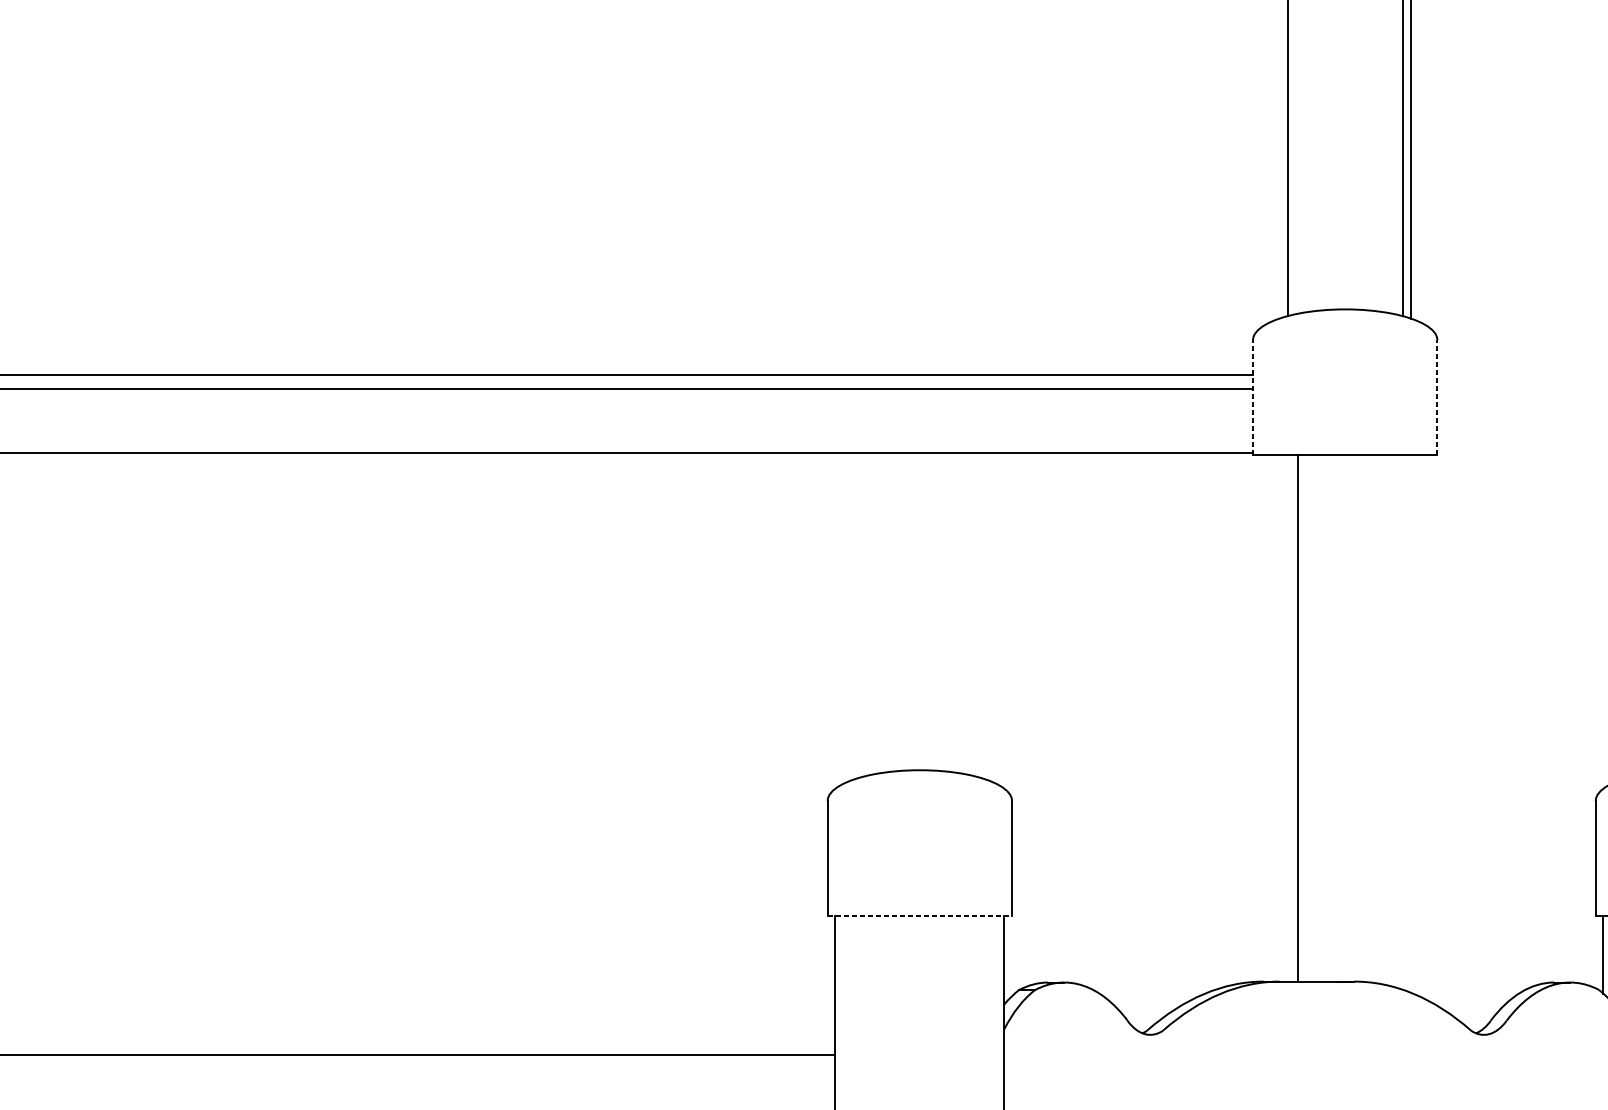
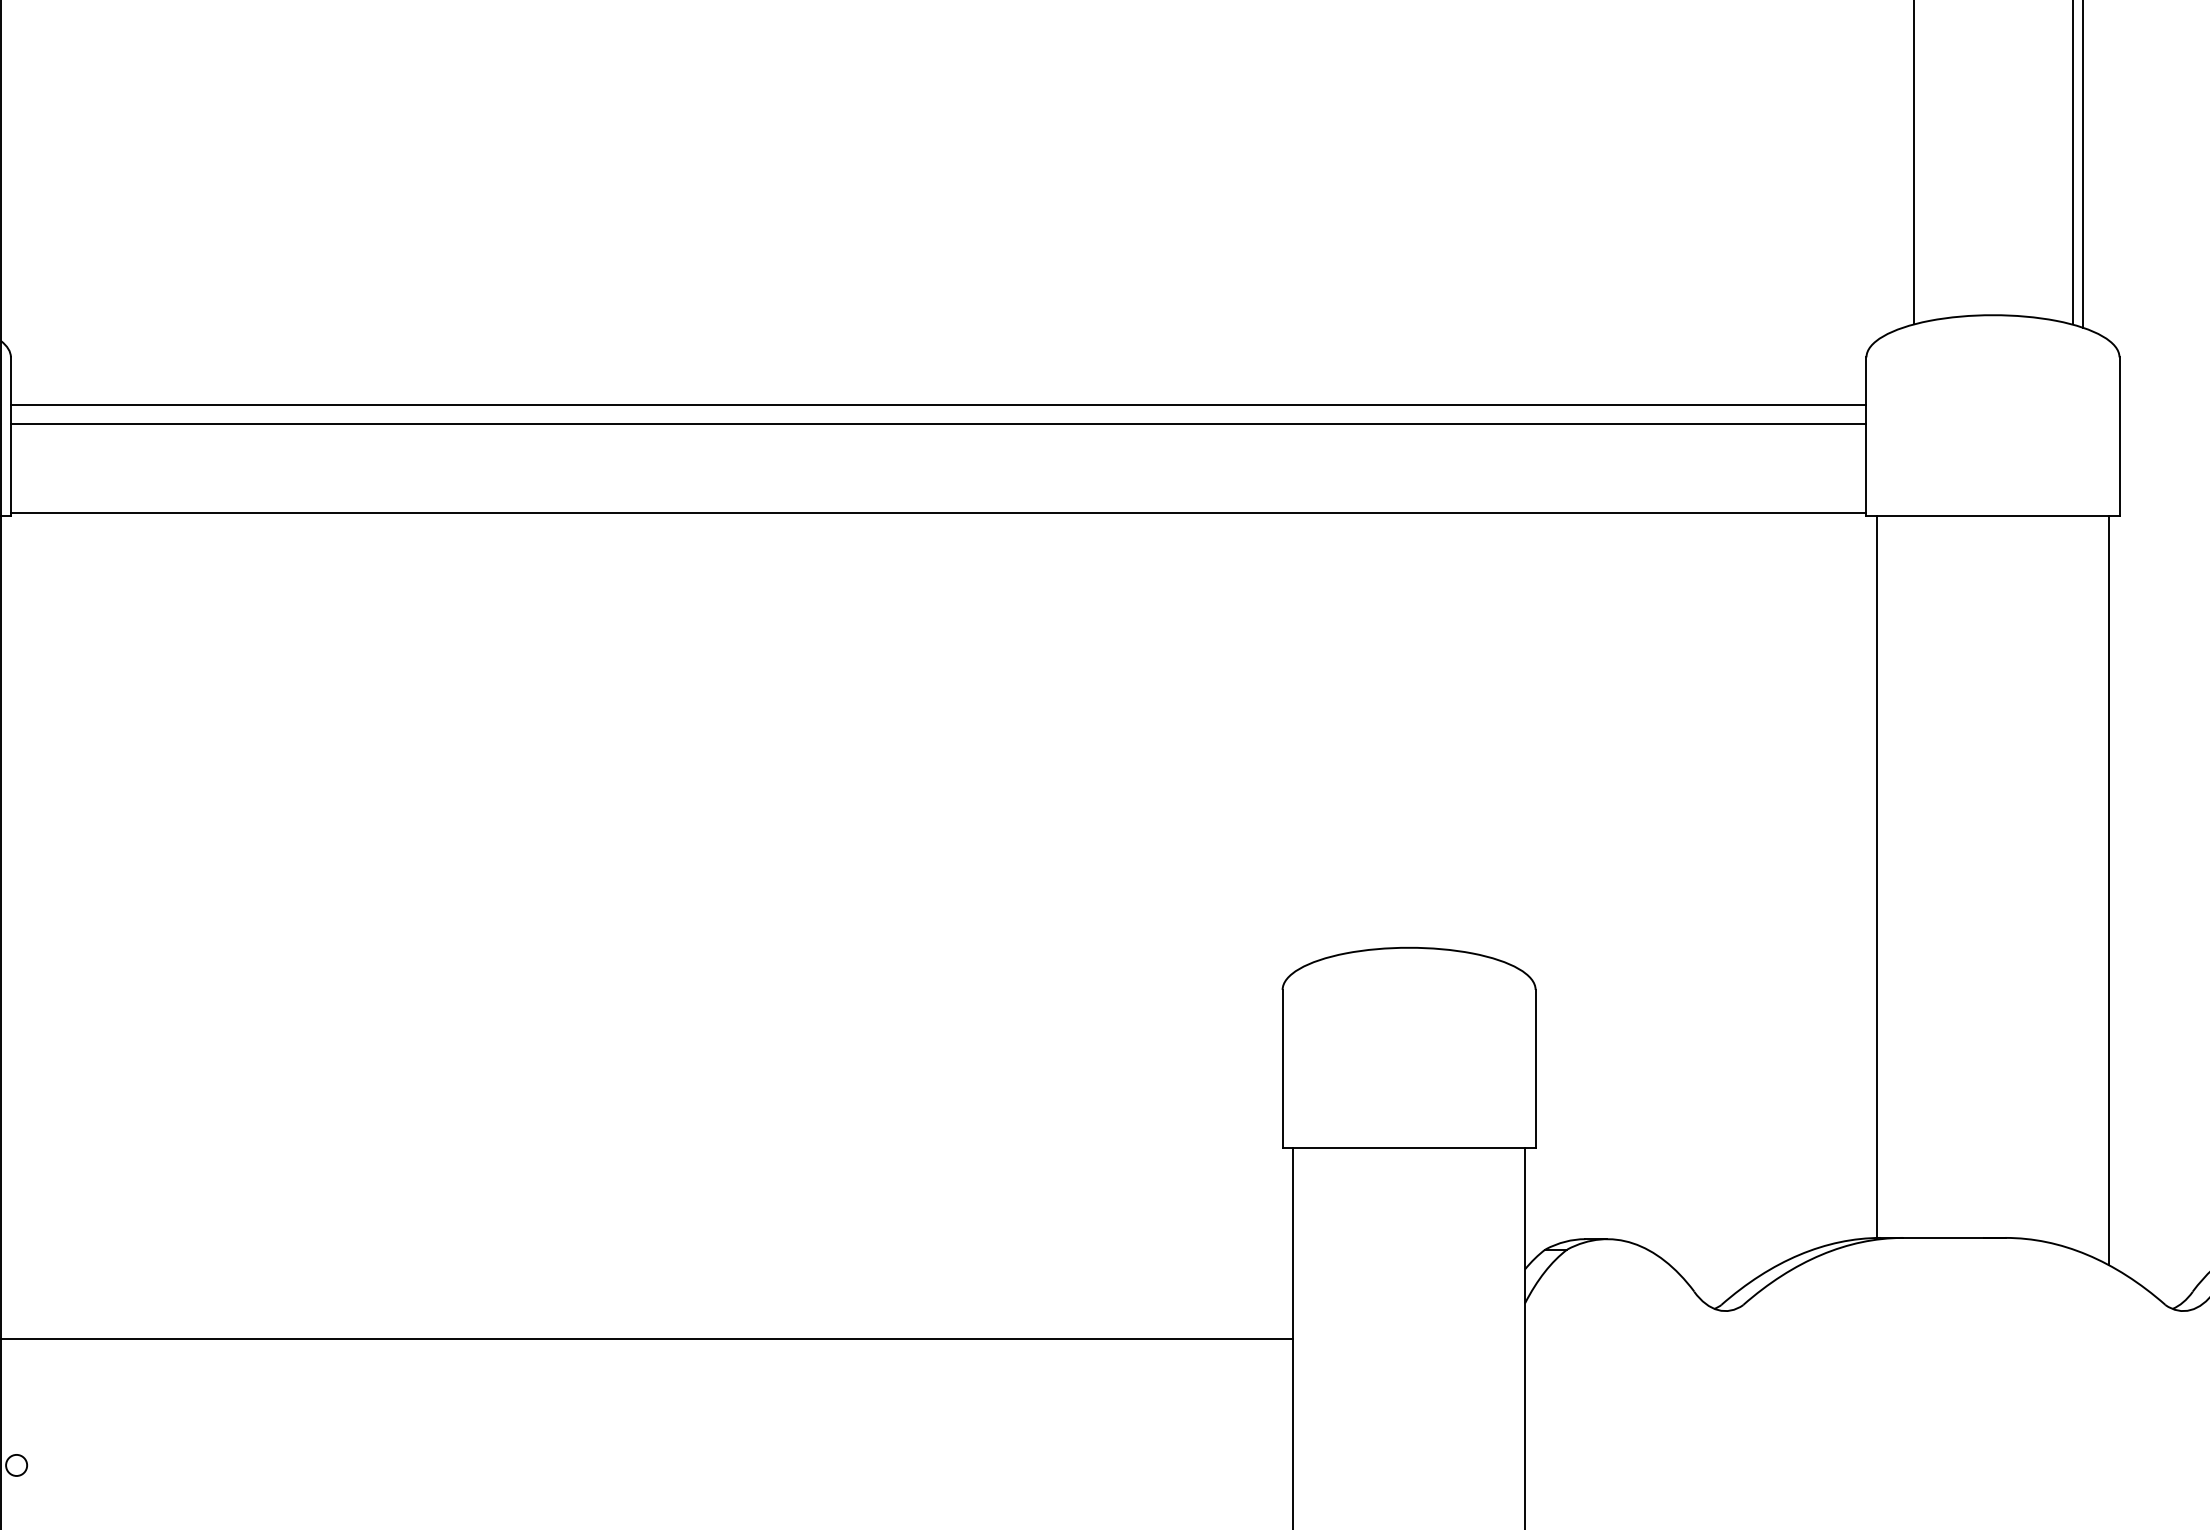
line: (1253, 397) -> (1866, 435), dashed -> solid
line: (1437, 397) -> (2119, 435), dashed -> solid
line: (1298, 718) -> (1877, 876), moved
line: (1429, 728) -> (2108, 890), added
line: (920, 916) -> (1409, 1148), dashed -> solid

